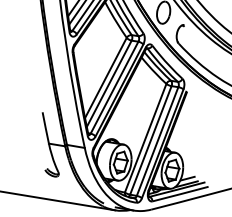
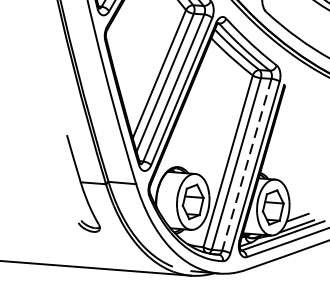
line: (157, 142) -> (246, 166), solid -> dashed

